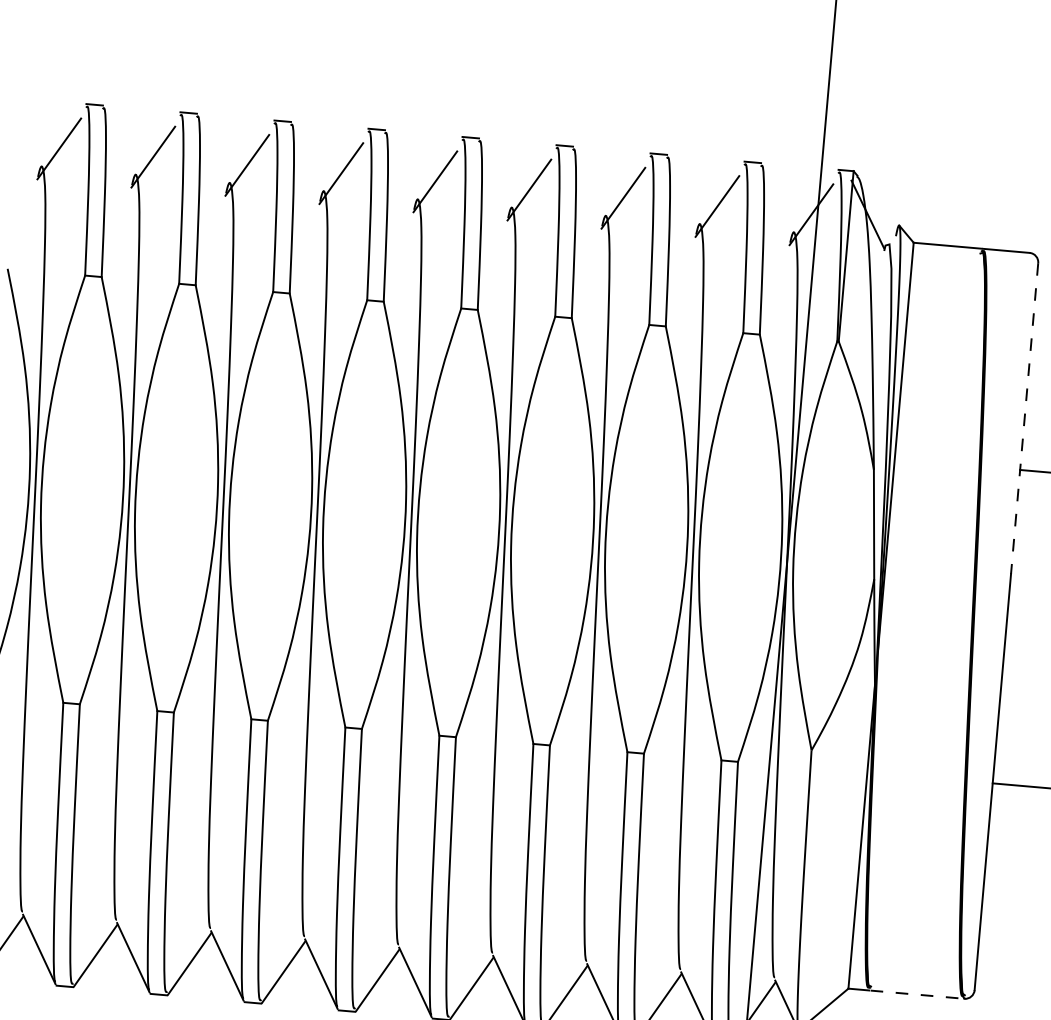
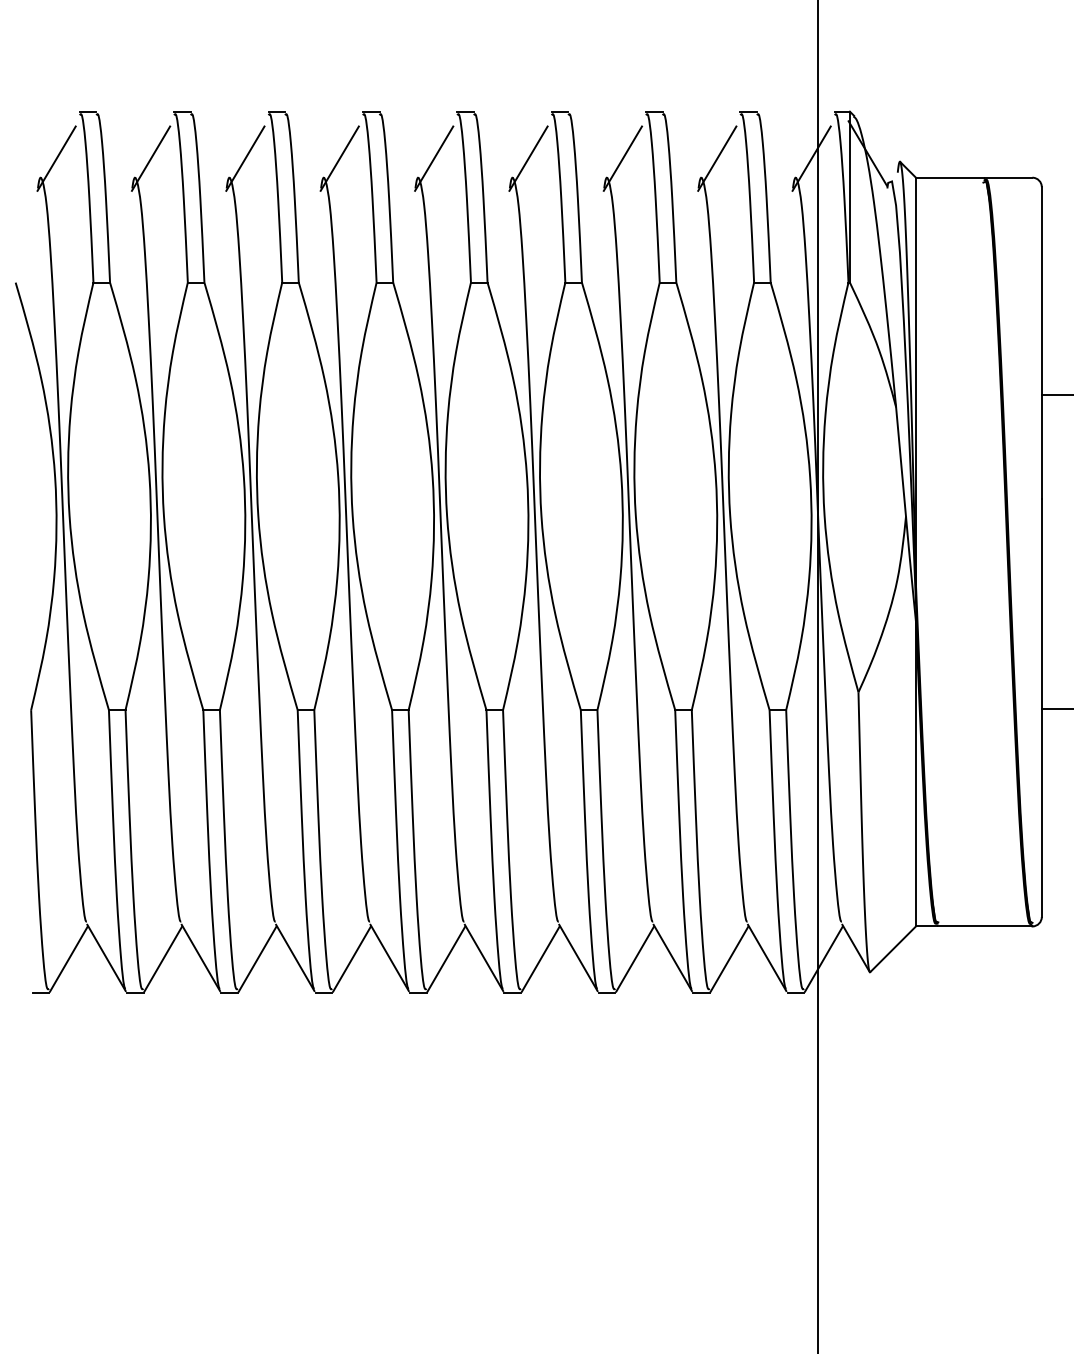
line: (1024, 418) -> (1041, 343), dashed -> solid
line: (917, 994) -> (985, 926), dashed -> solid

